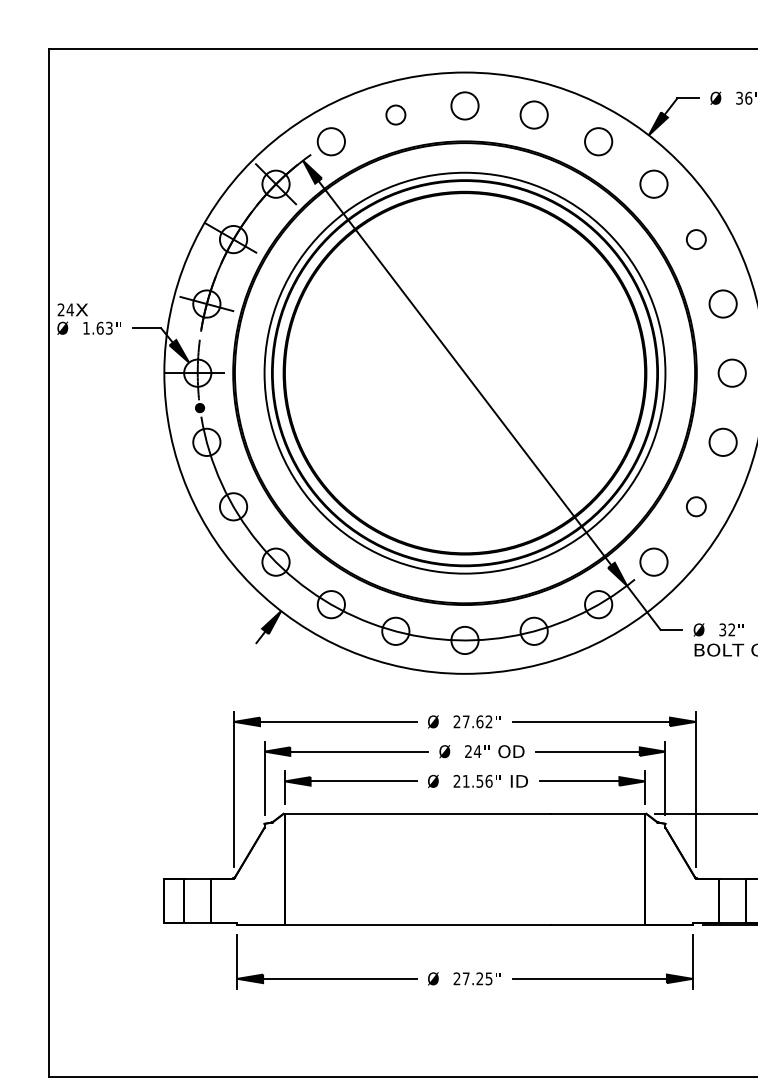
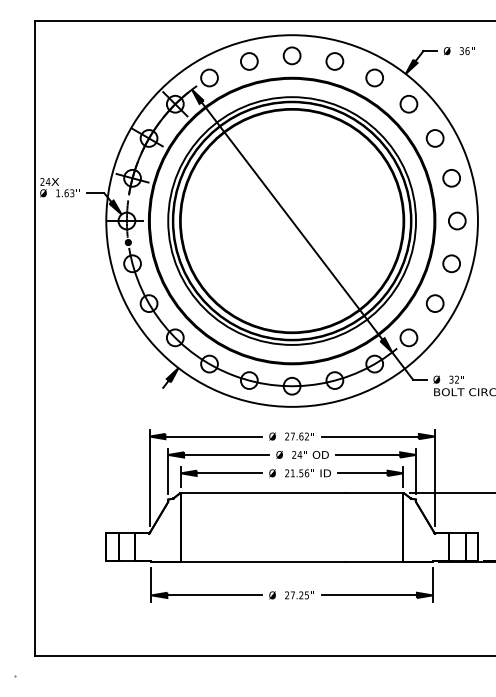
circle: (396, 115) -> (249, 61), size x1.43
circle: (695, 239) -> (434, 138), size x1.43
circle: (695, 506) -> (434, 303), size x1.43

